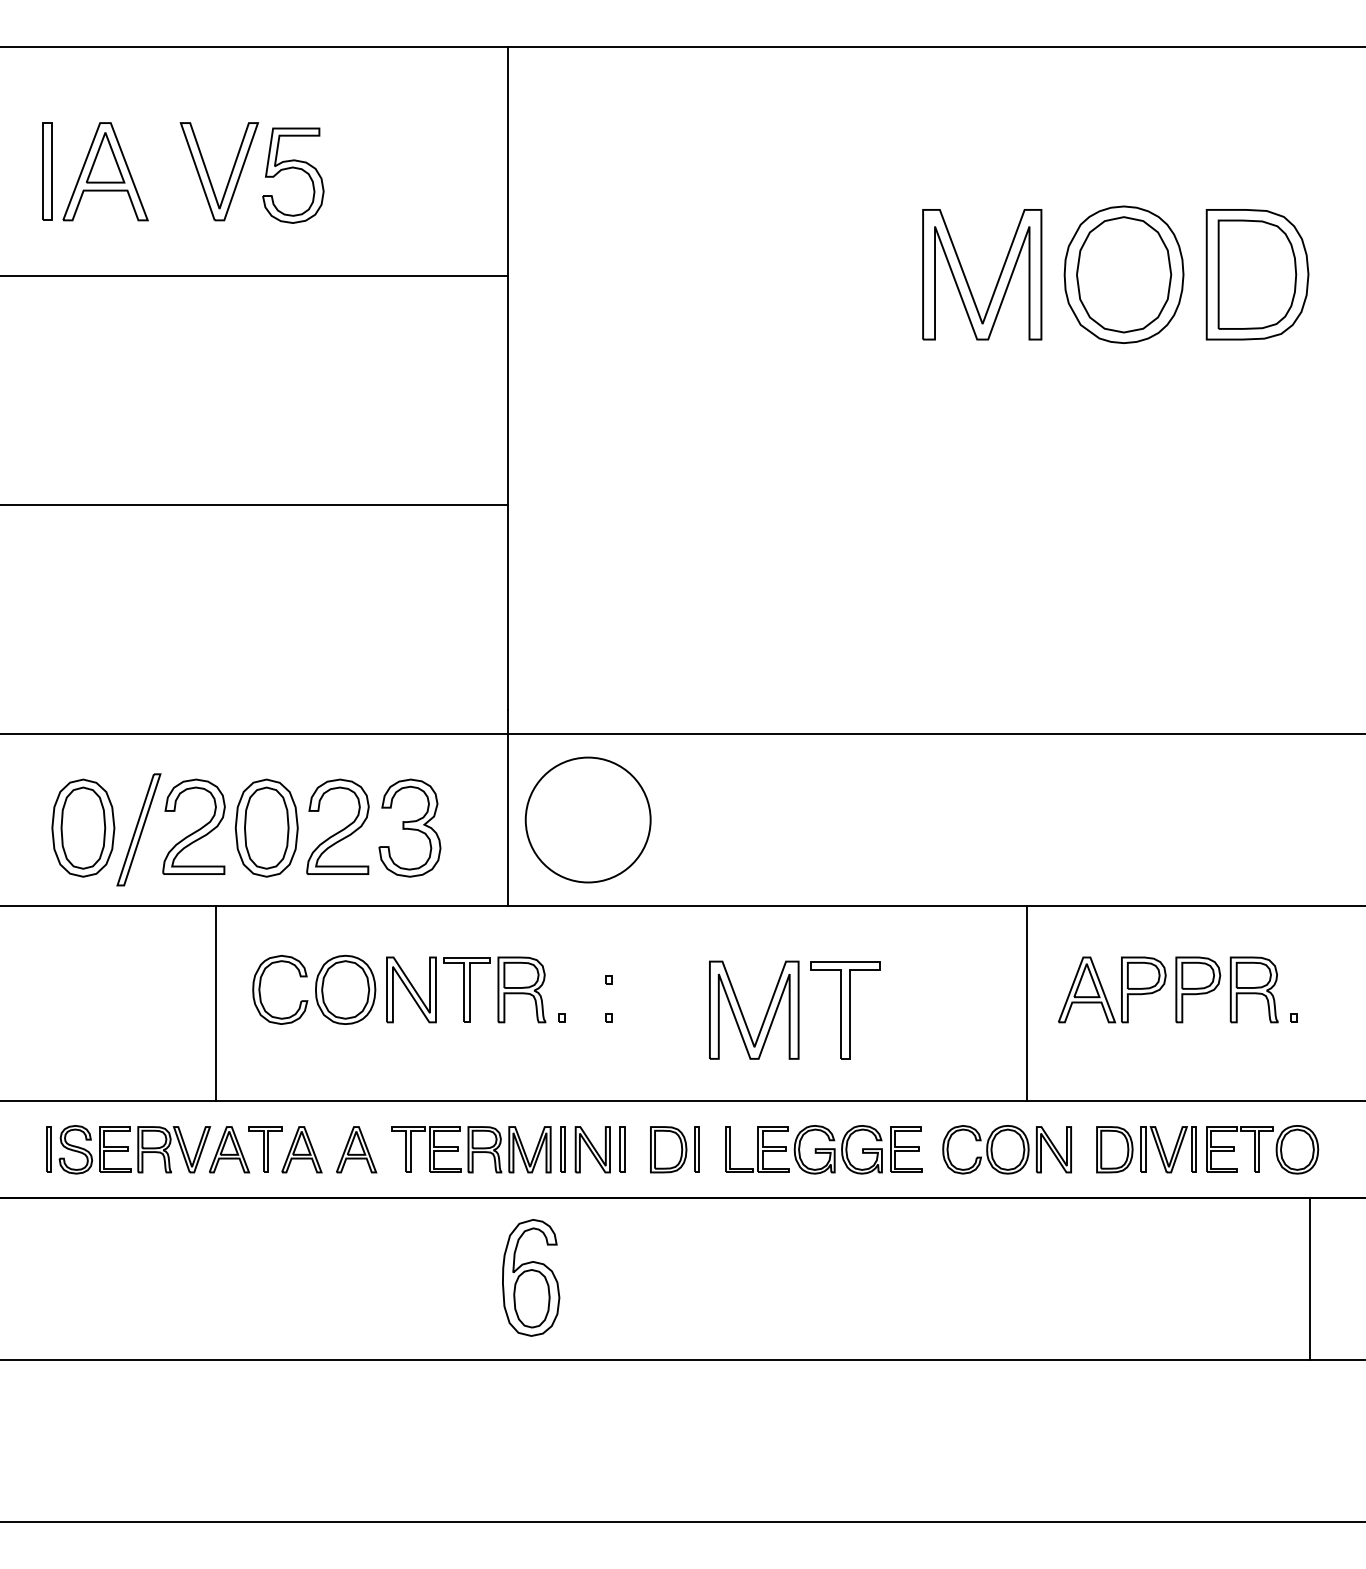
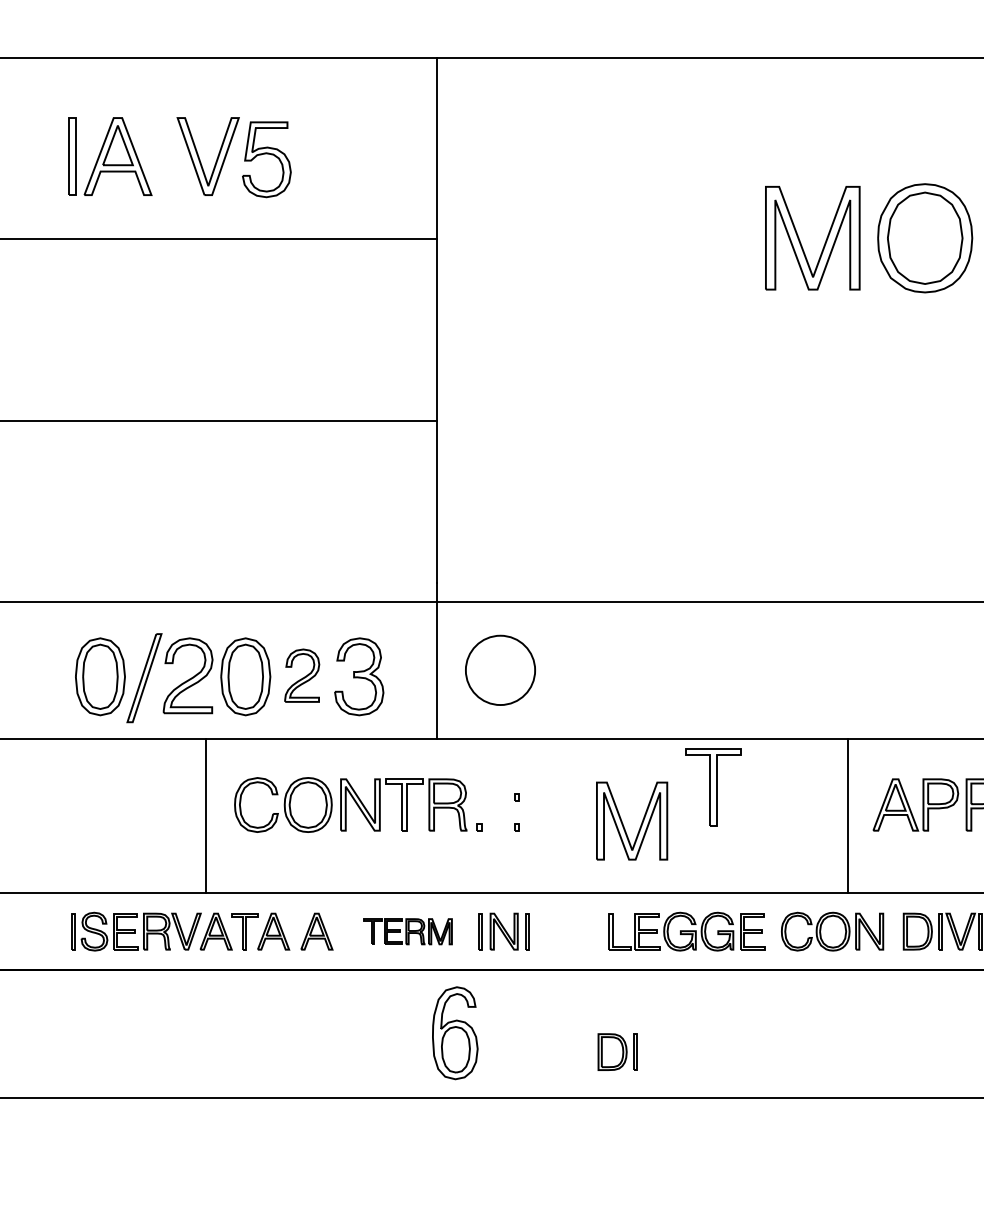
circle: (587, 819) -> (499, 669), size x0.7
part: (337, 826) -> (301, 675), size x0.7
part: (845, 1010) -> (713, 787), moved
part: (471, 1149) -> (408, 931), size x0.7
part: (674, 1149) -> (617, 1051), moved

